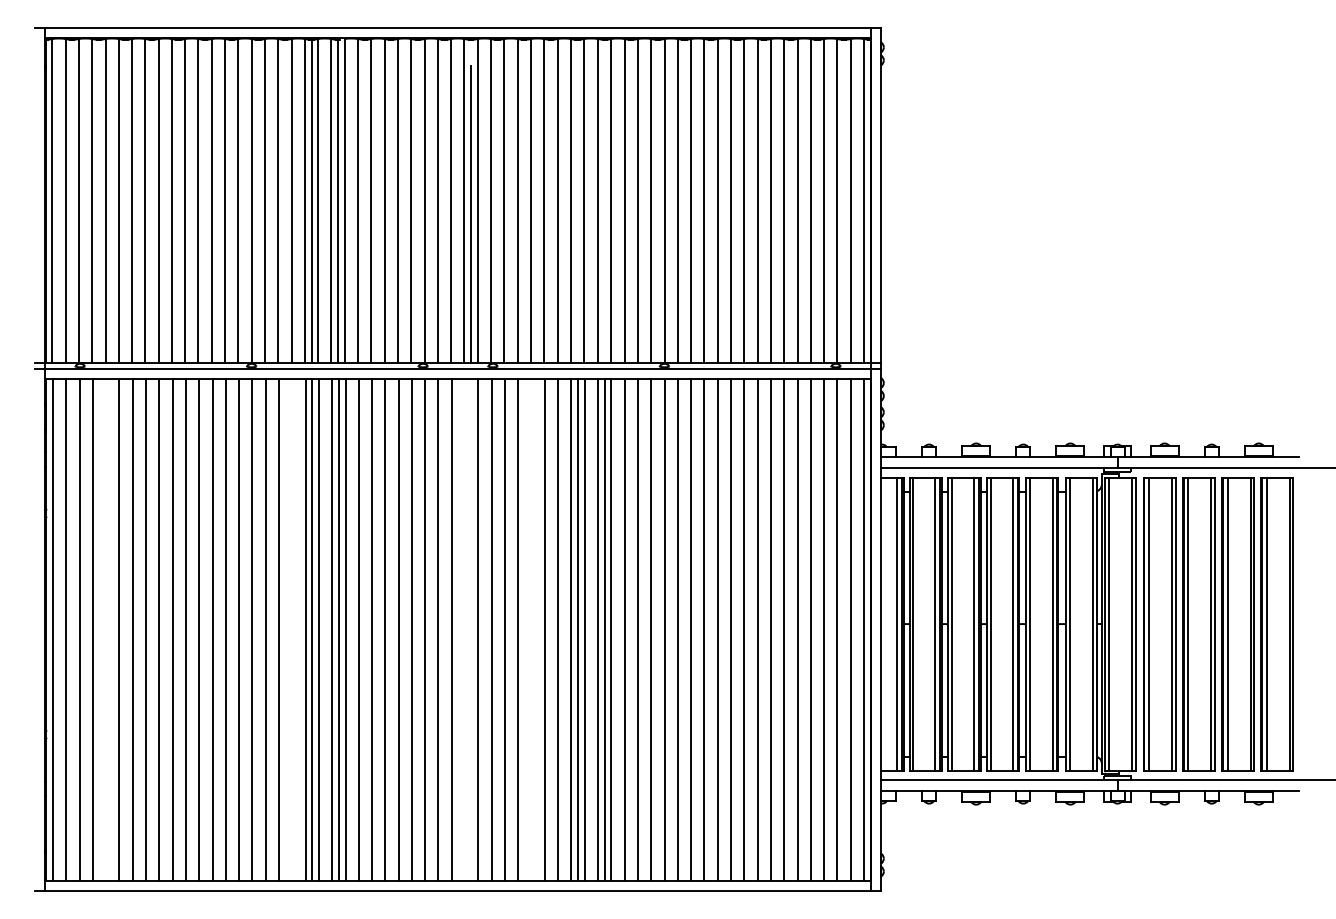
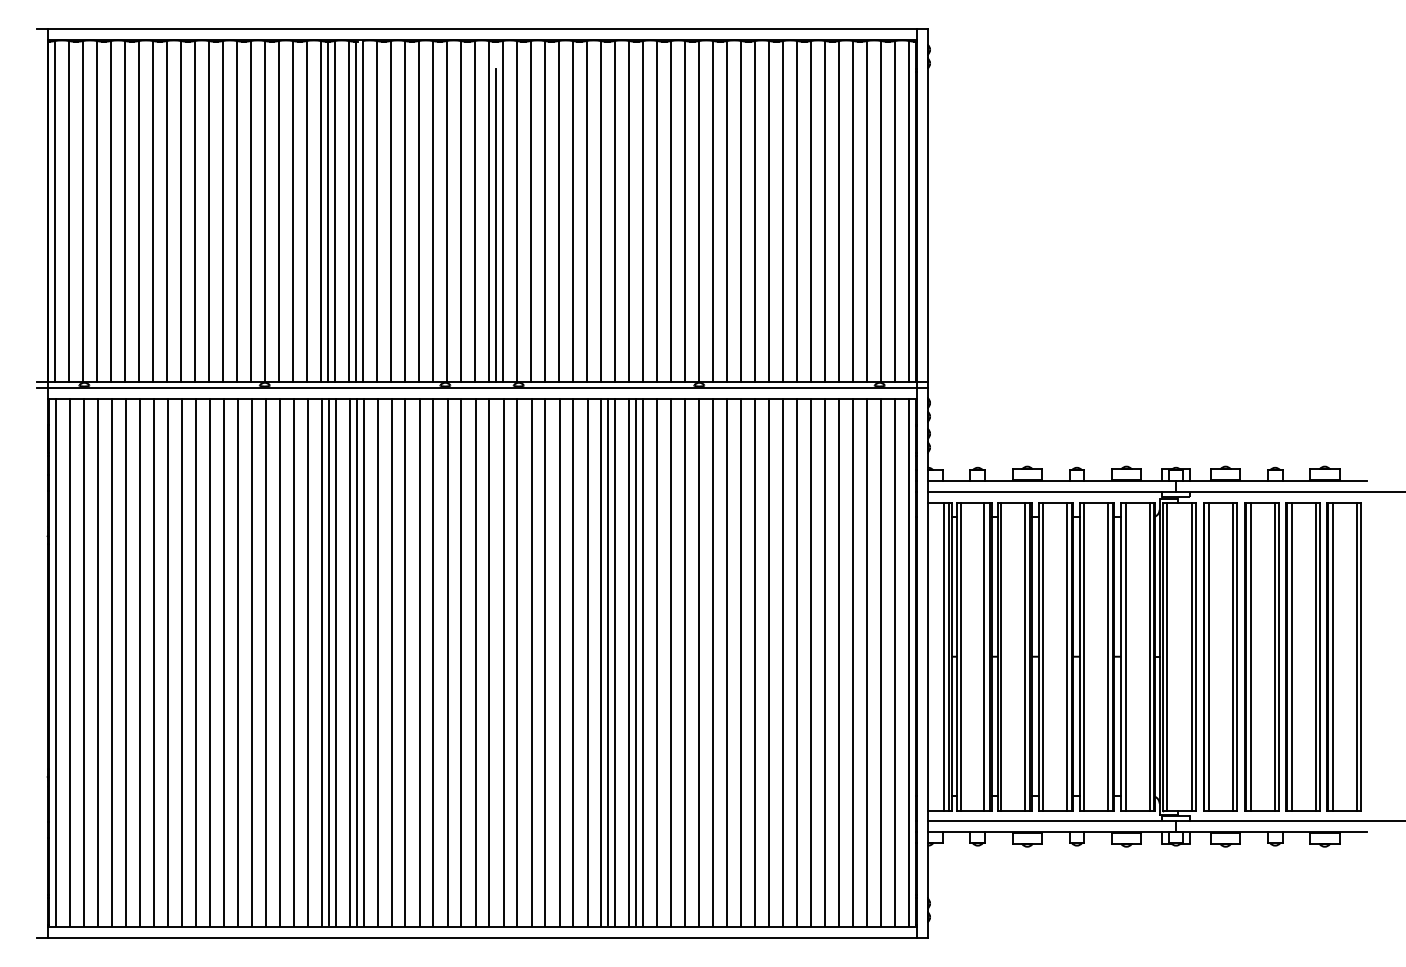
line: (105, 629) -> (111, 662), added
line: (292, 629) -> (307, 662), added
line: (465, 629) -> (489, 662), added
line: (531, 629) -> (559, 662), added

